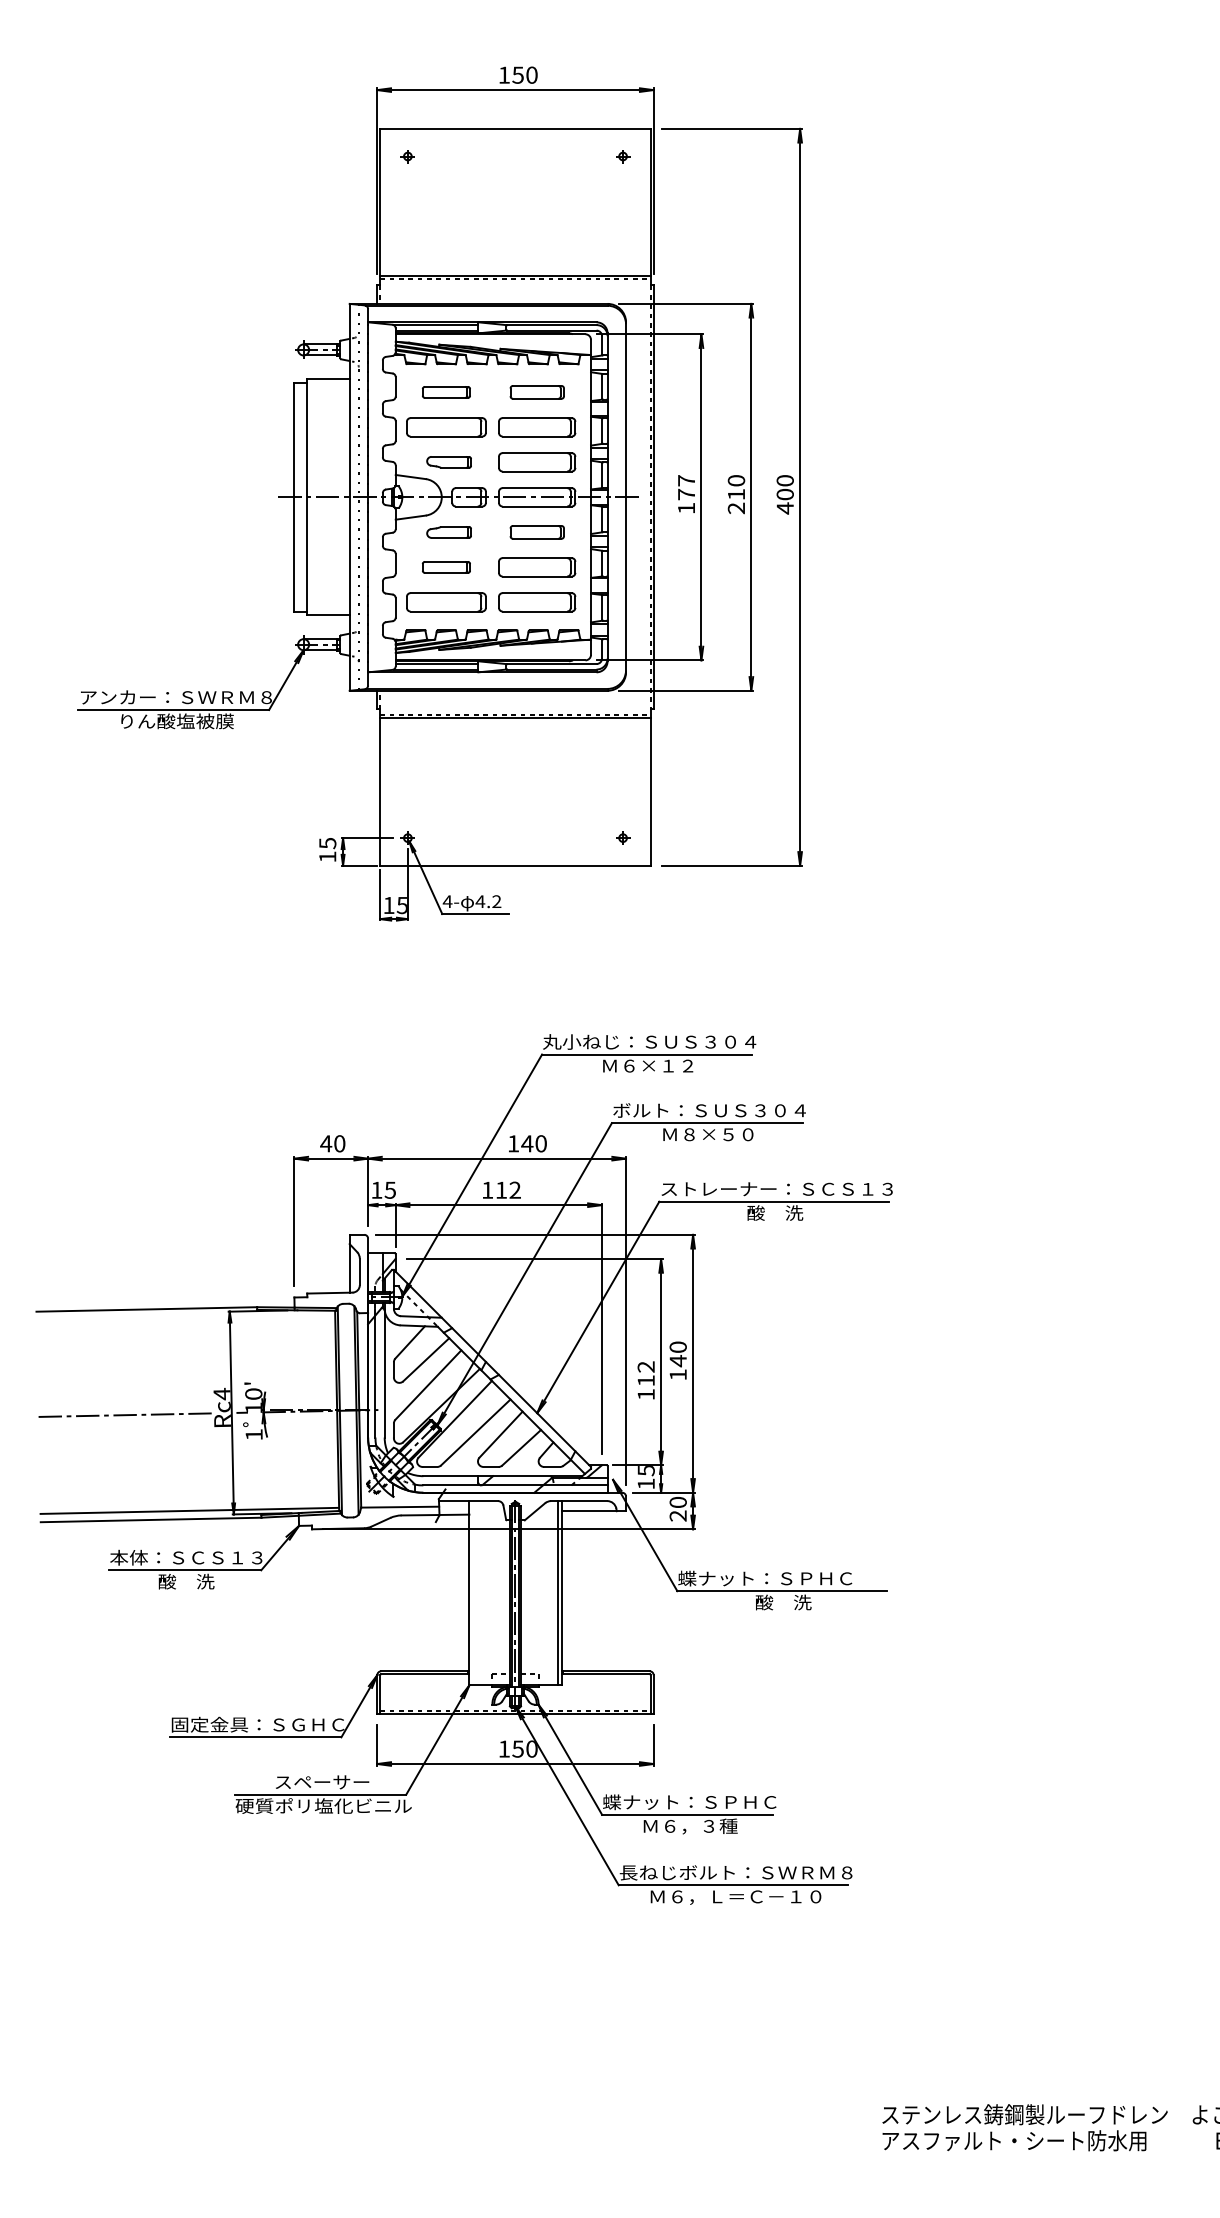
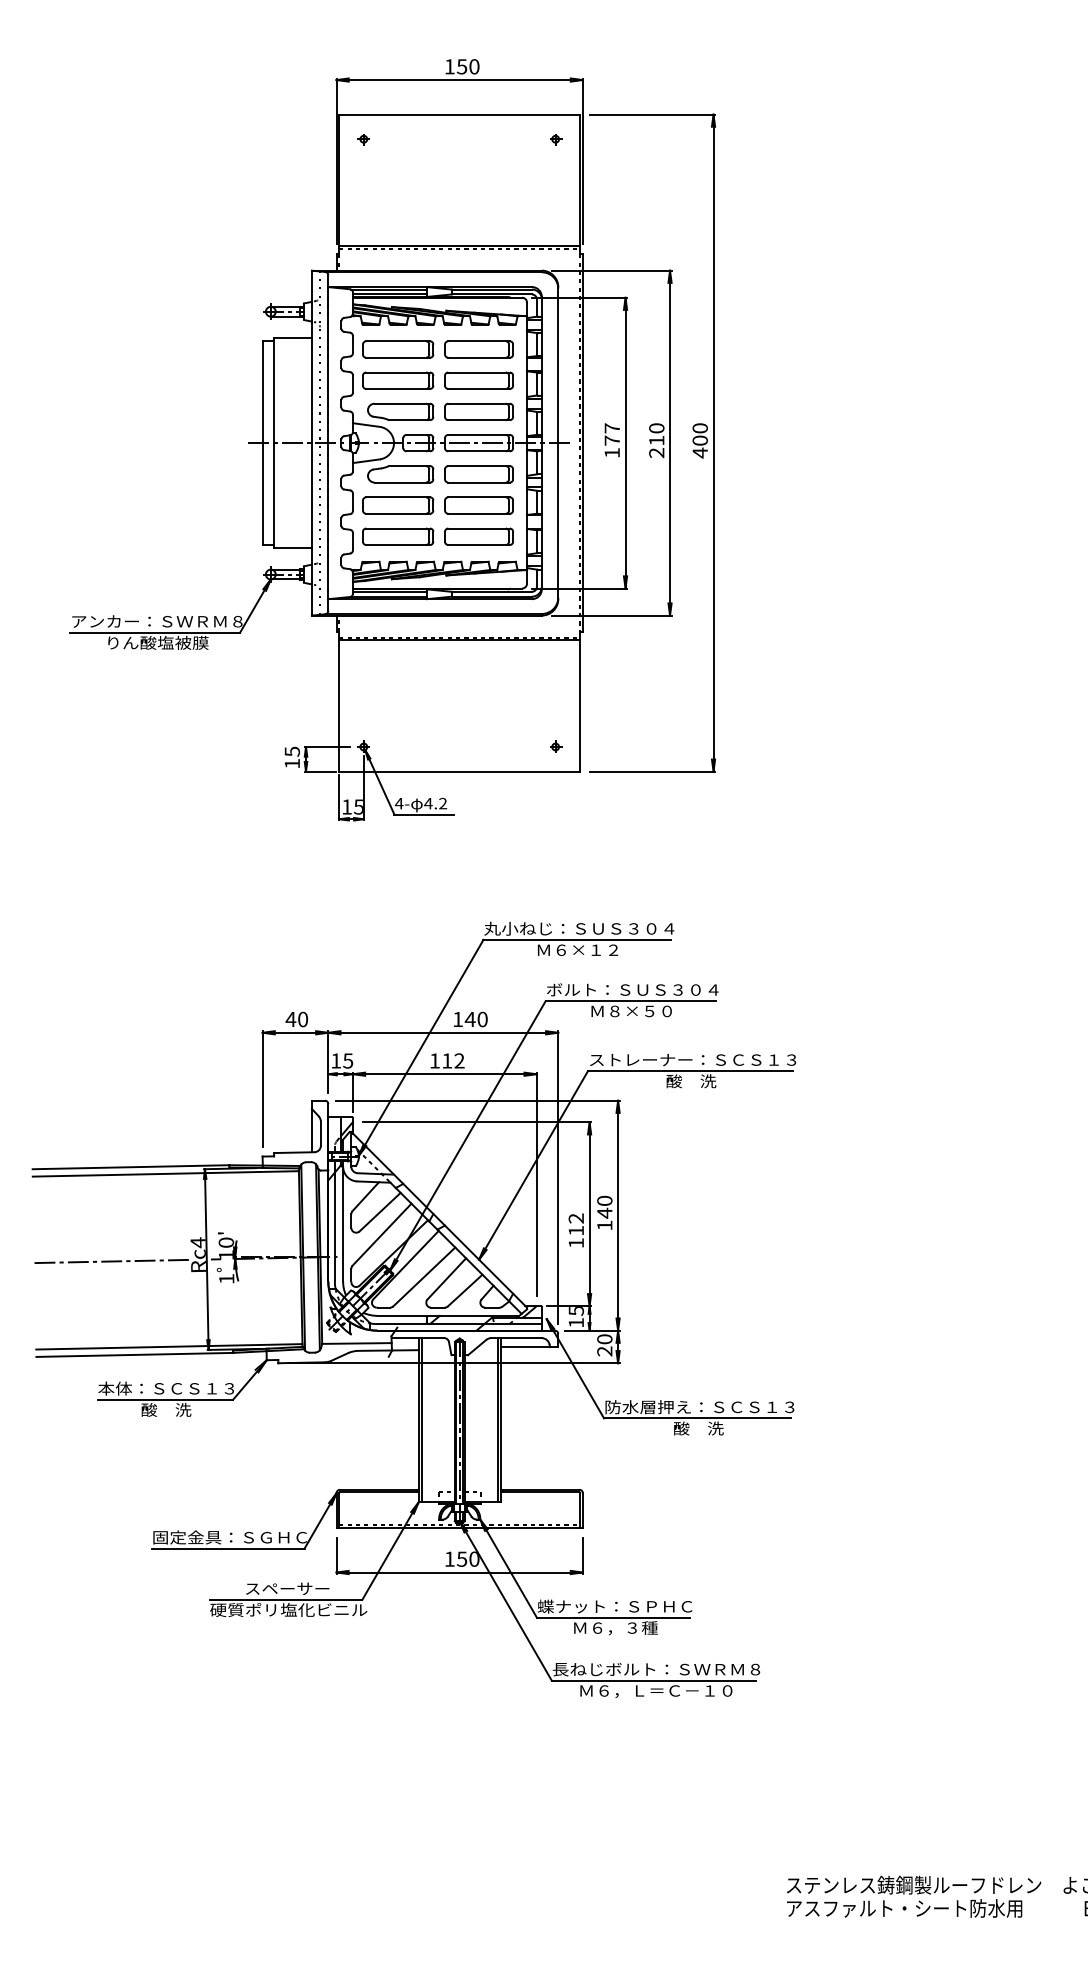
part: (446, 392) -> (398, 349), size x1.67
part: (537, 392) -> (479, 349), size x1.43
part: (448, 462) -> (400, 412), size x1.67
part: (448, 532) -> (400, 474), size x1.67
part: (537, 532) -> (479, 474), size x1.43
part: (446, 567) -> (398, 505), size x1.67
line: (185, 1316) -> (165, 1173), added
text: (784, 1578) -> (699, 1407), 蝶ナット：ＳＰＨＣ -> 防水層押え：ＳＣＳ１３
line: (473, 1593) -> (422, 1420), added

